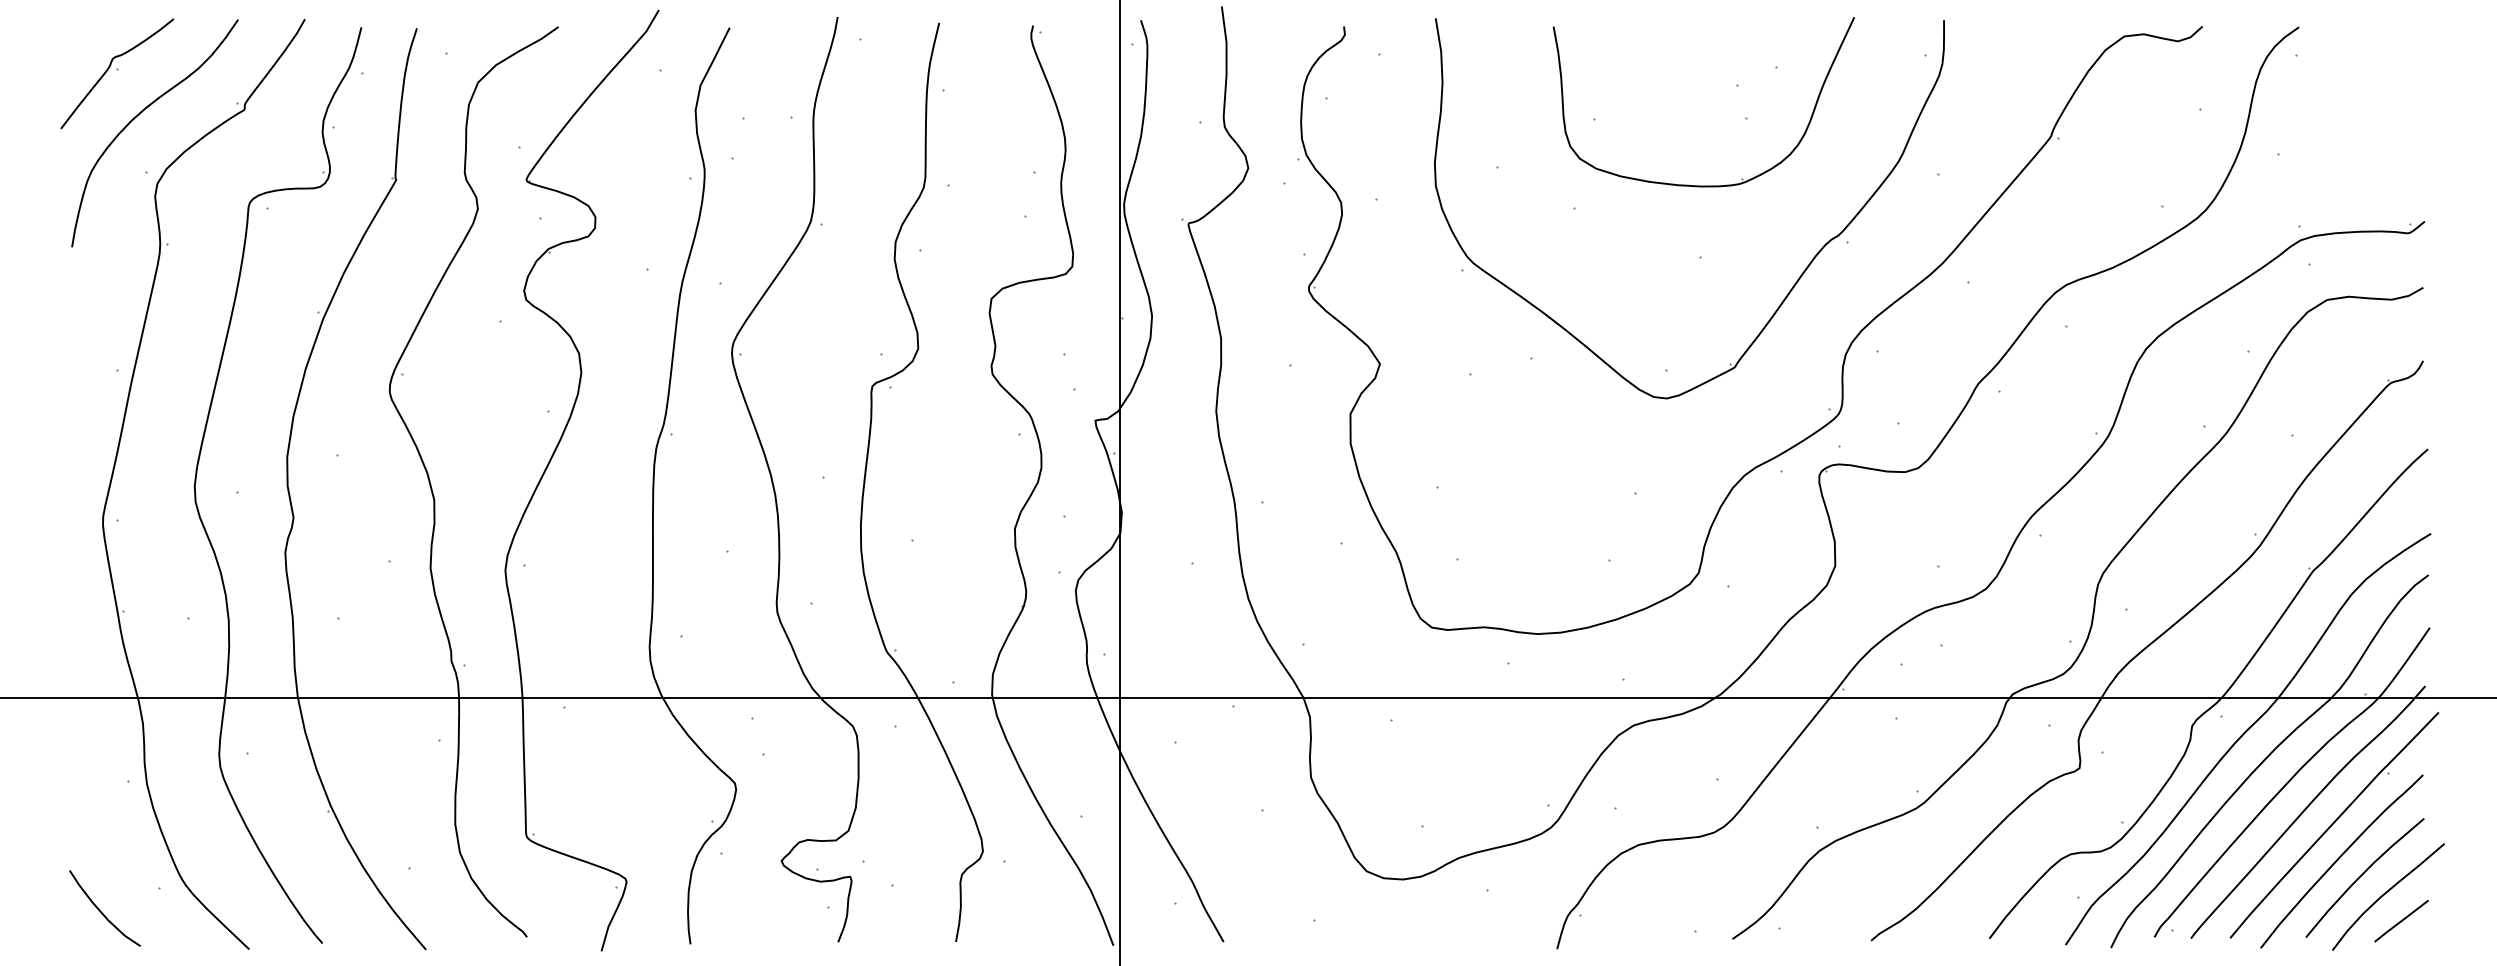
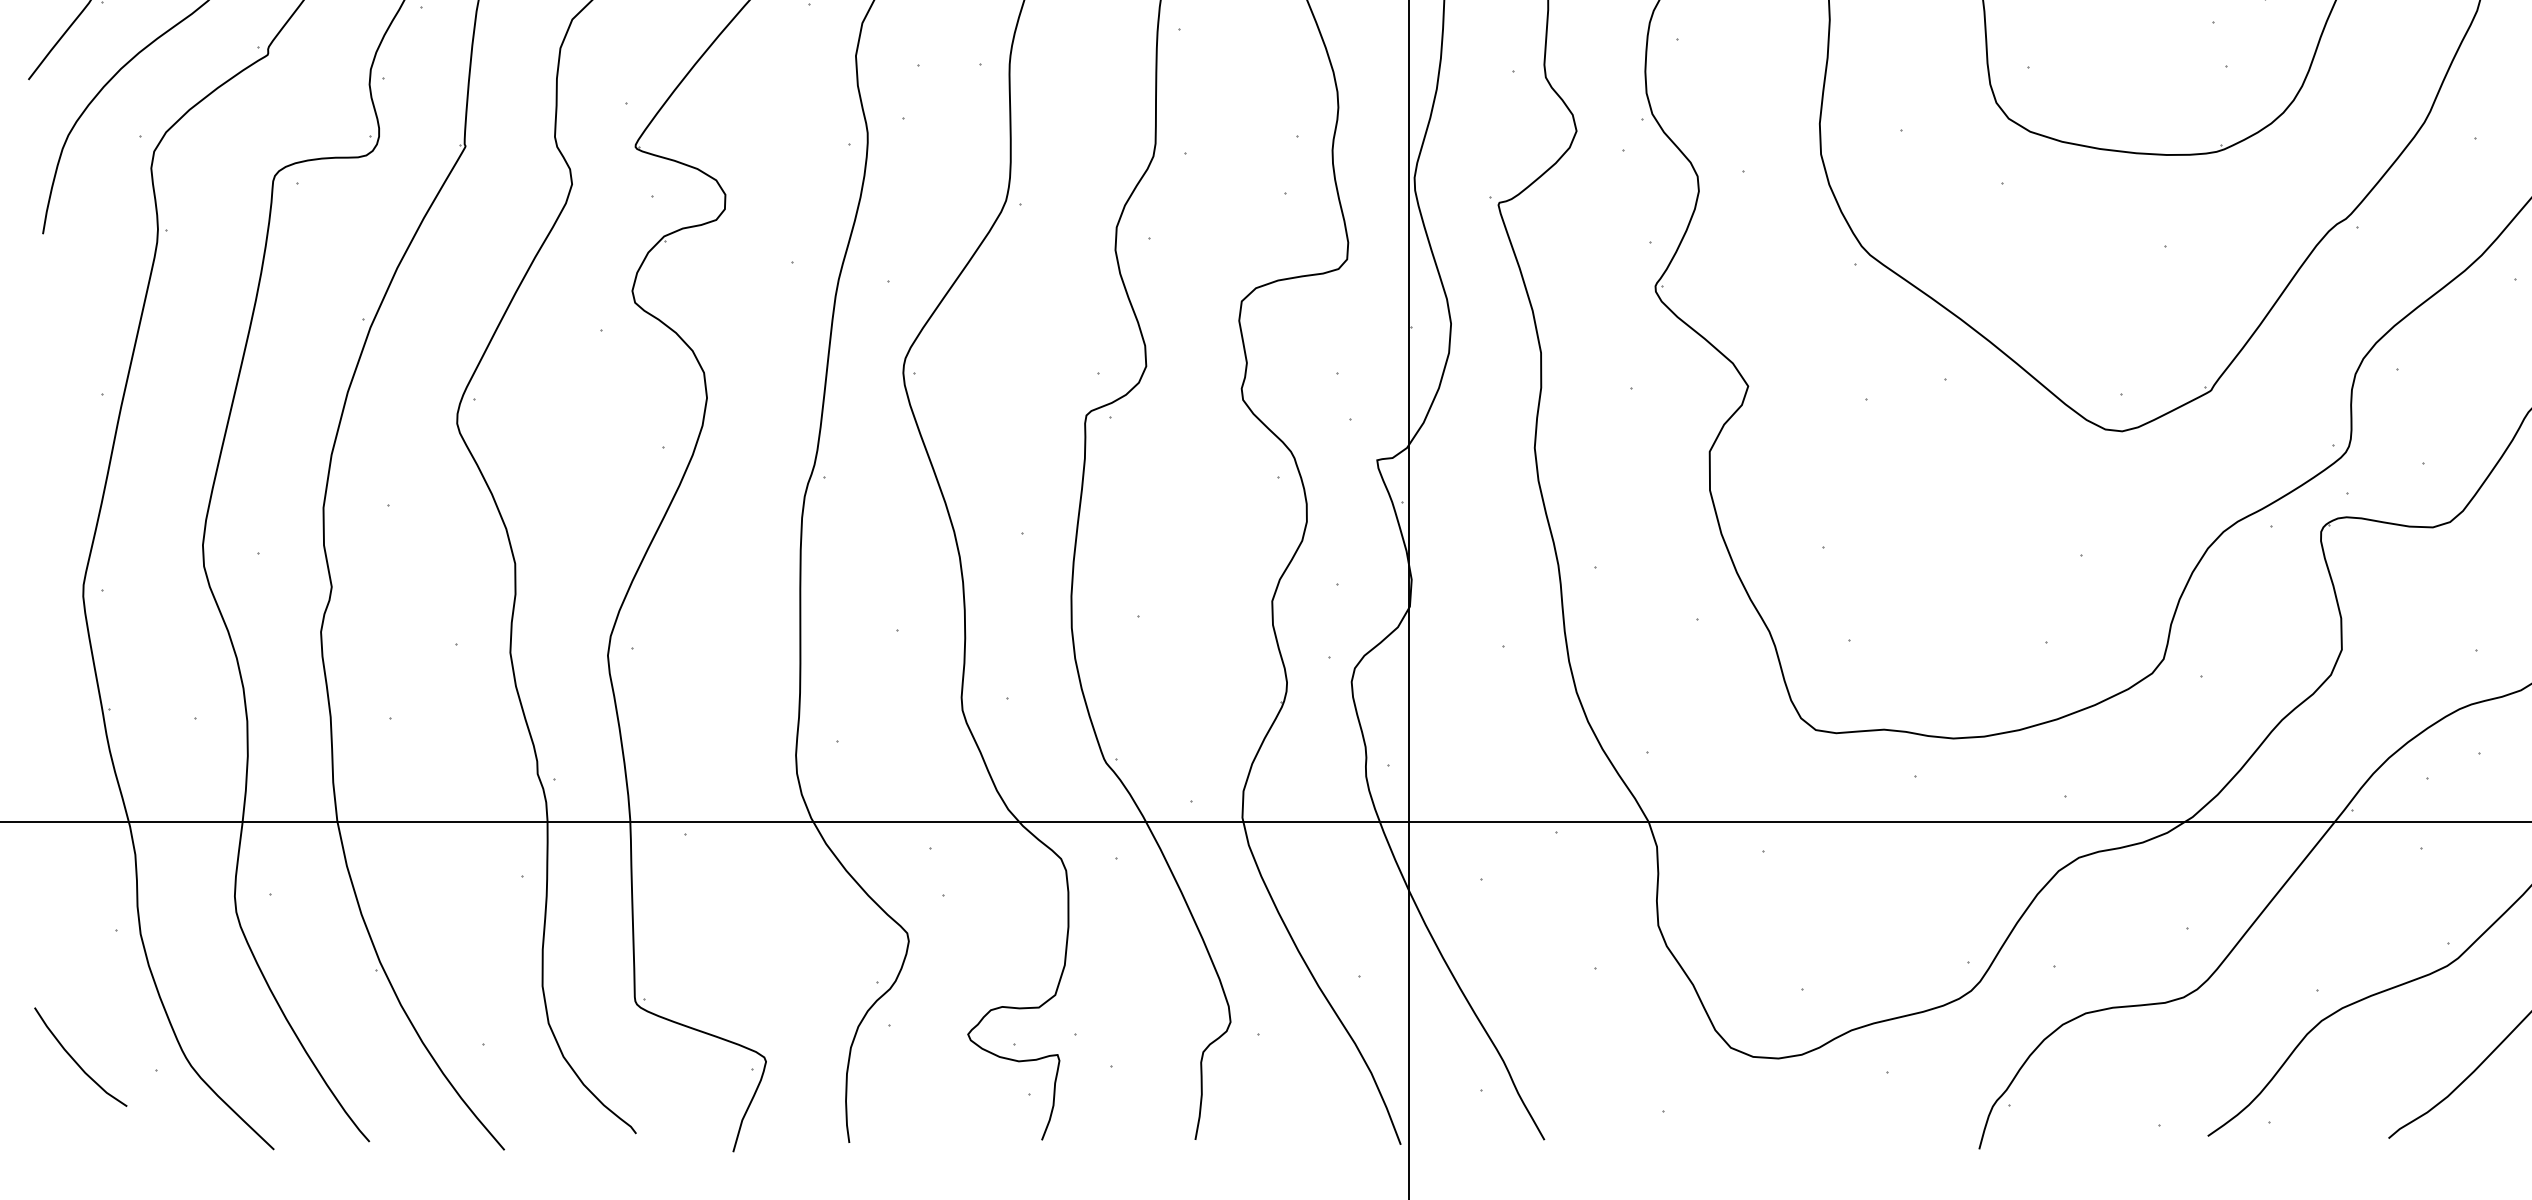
curve: (101, 911) -> (76, 1061), moved

